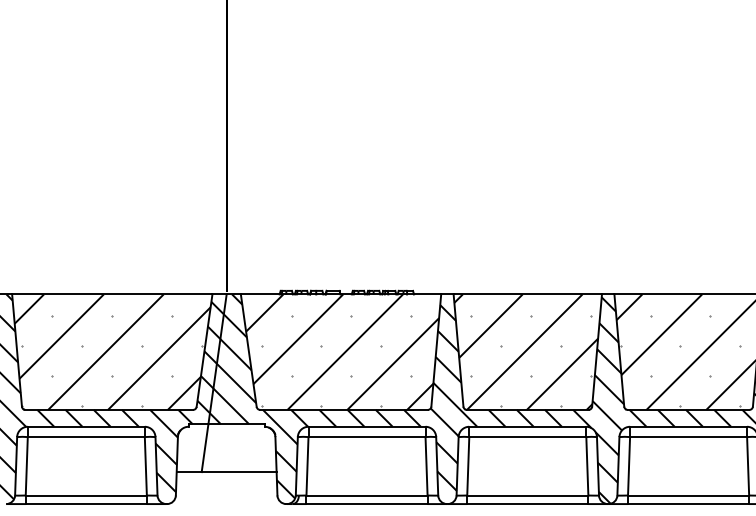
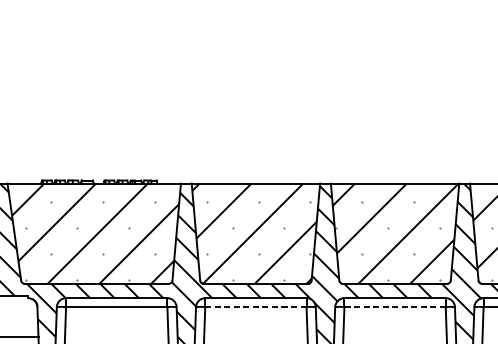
line: (527, 437) -> (255, 307), solid -> dashed
line: (688, 437) -> (395, 307), solid -> dashed

